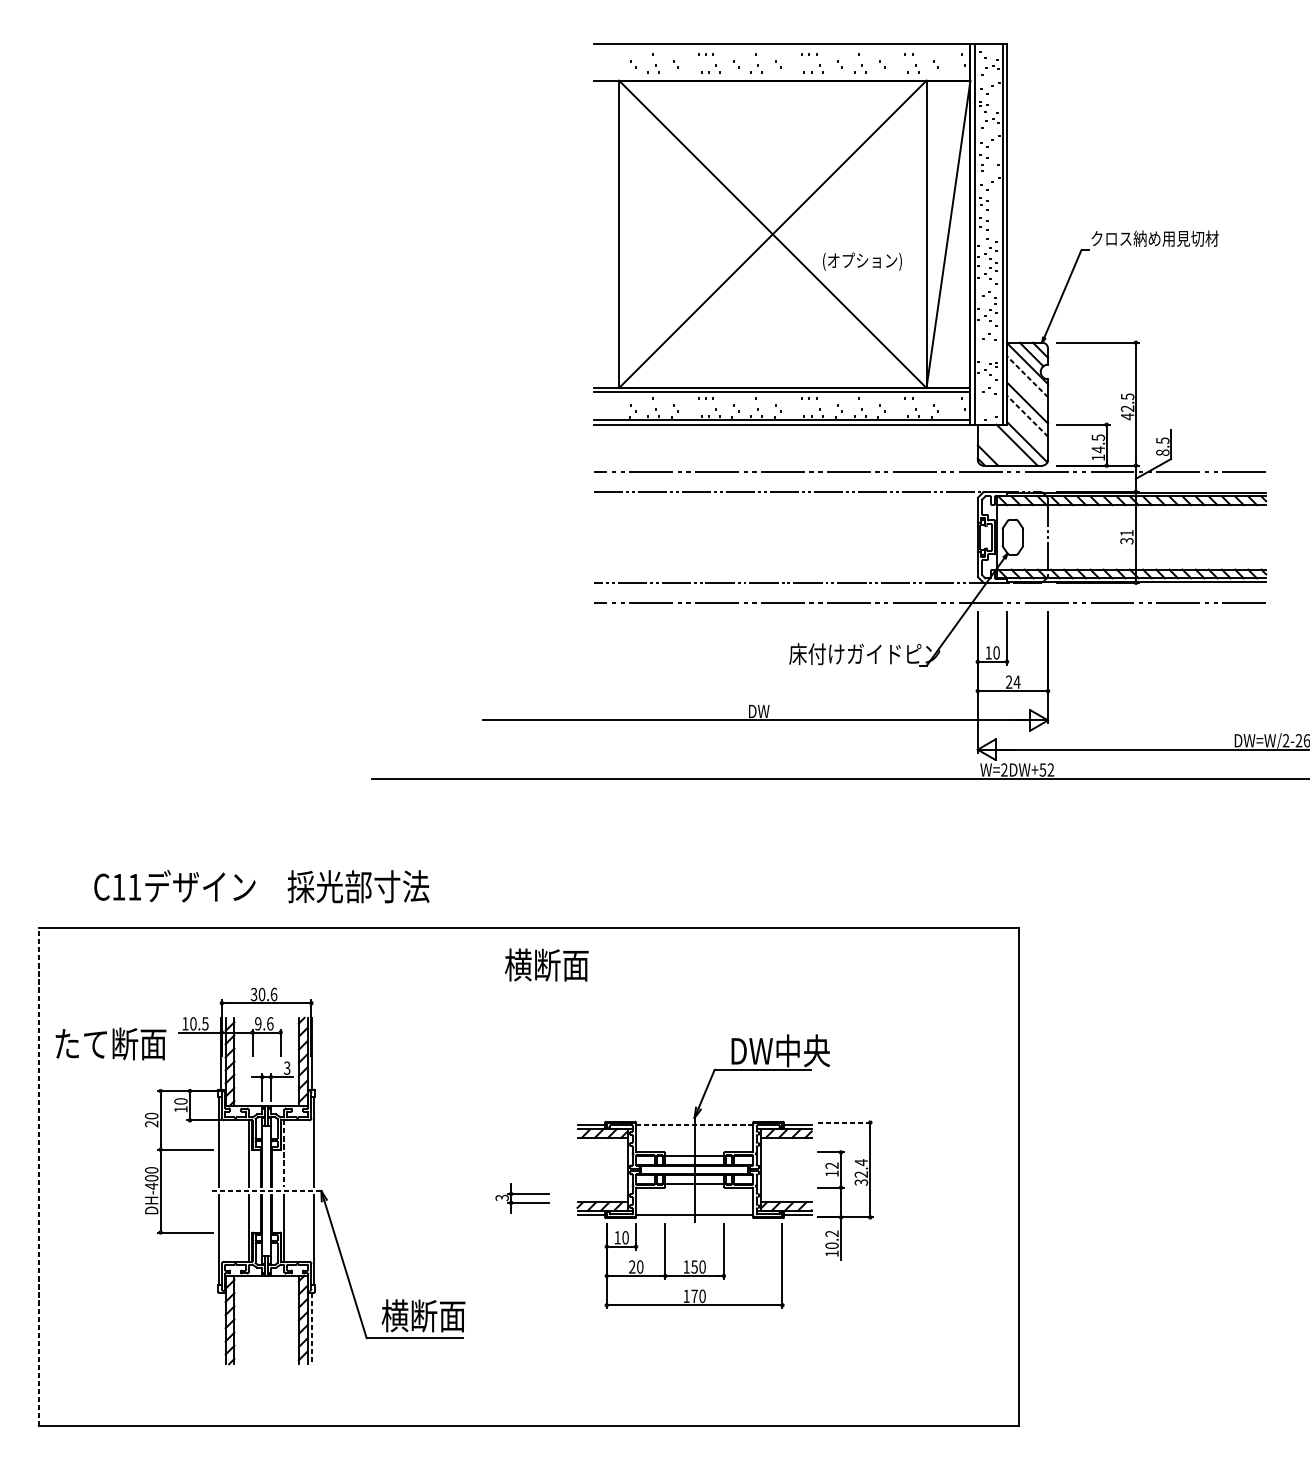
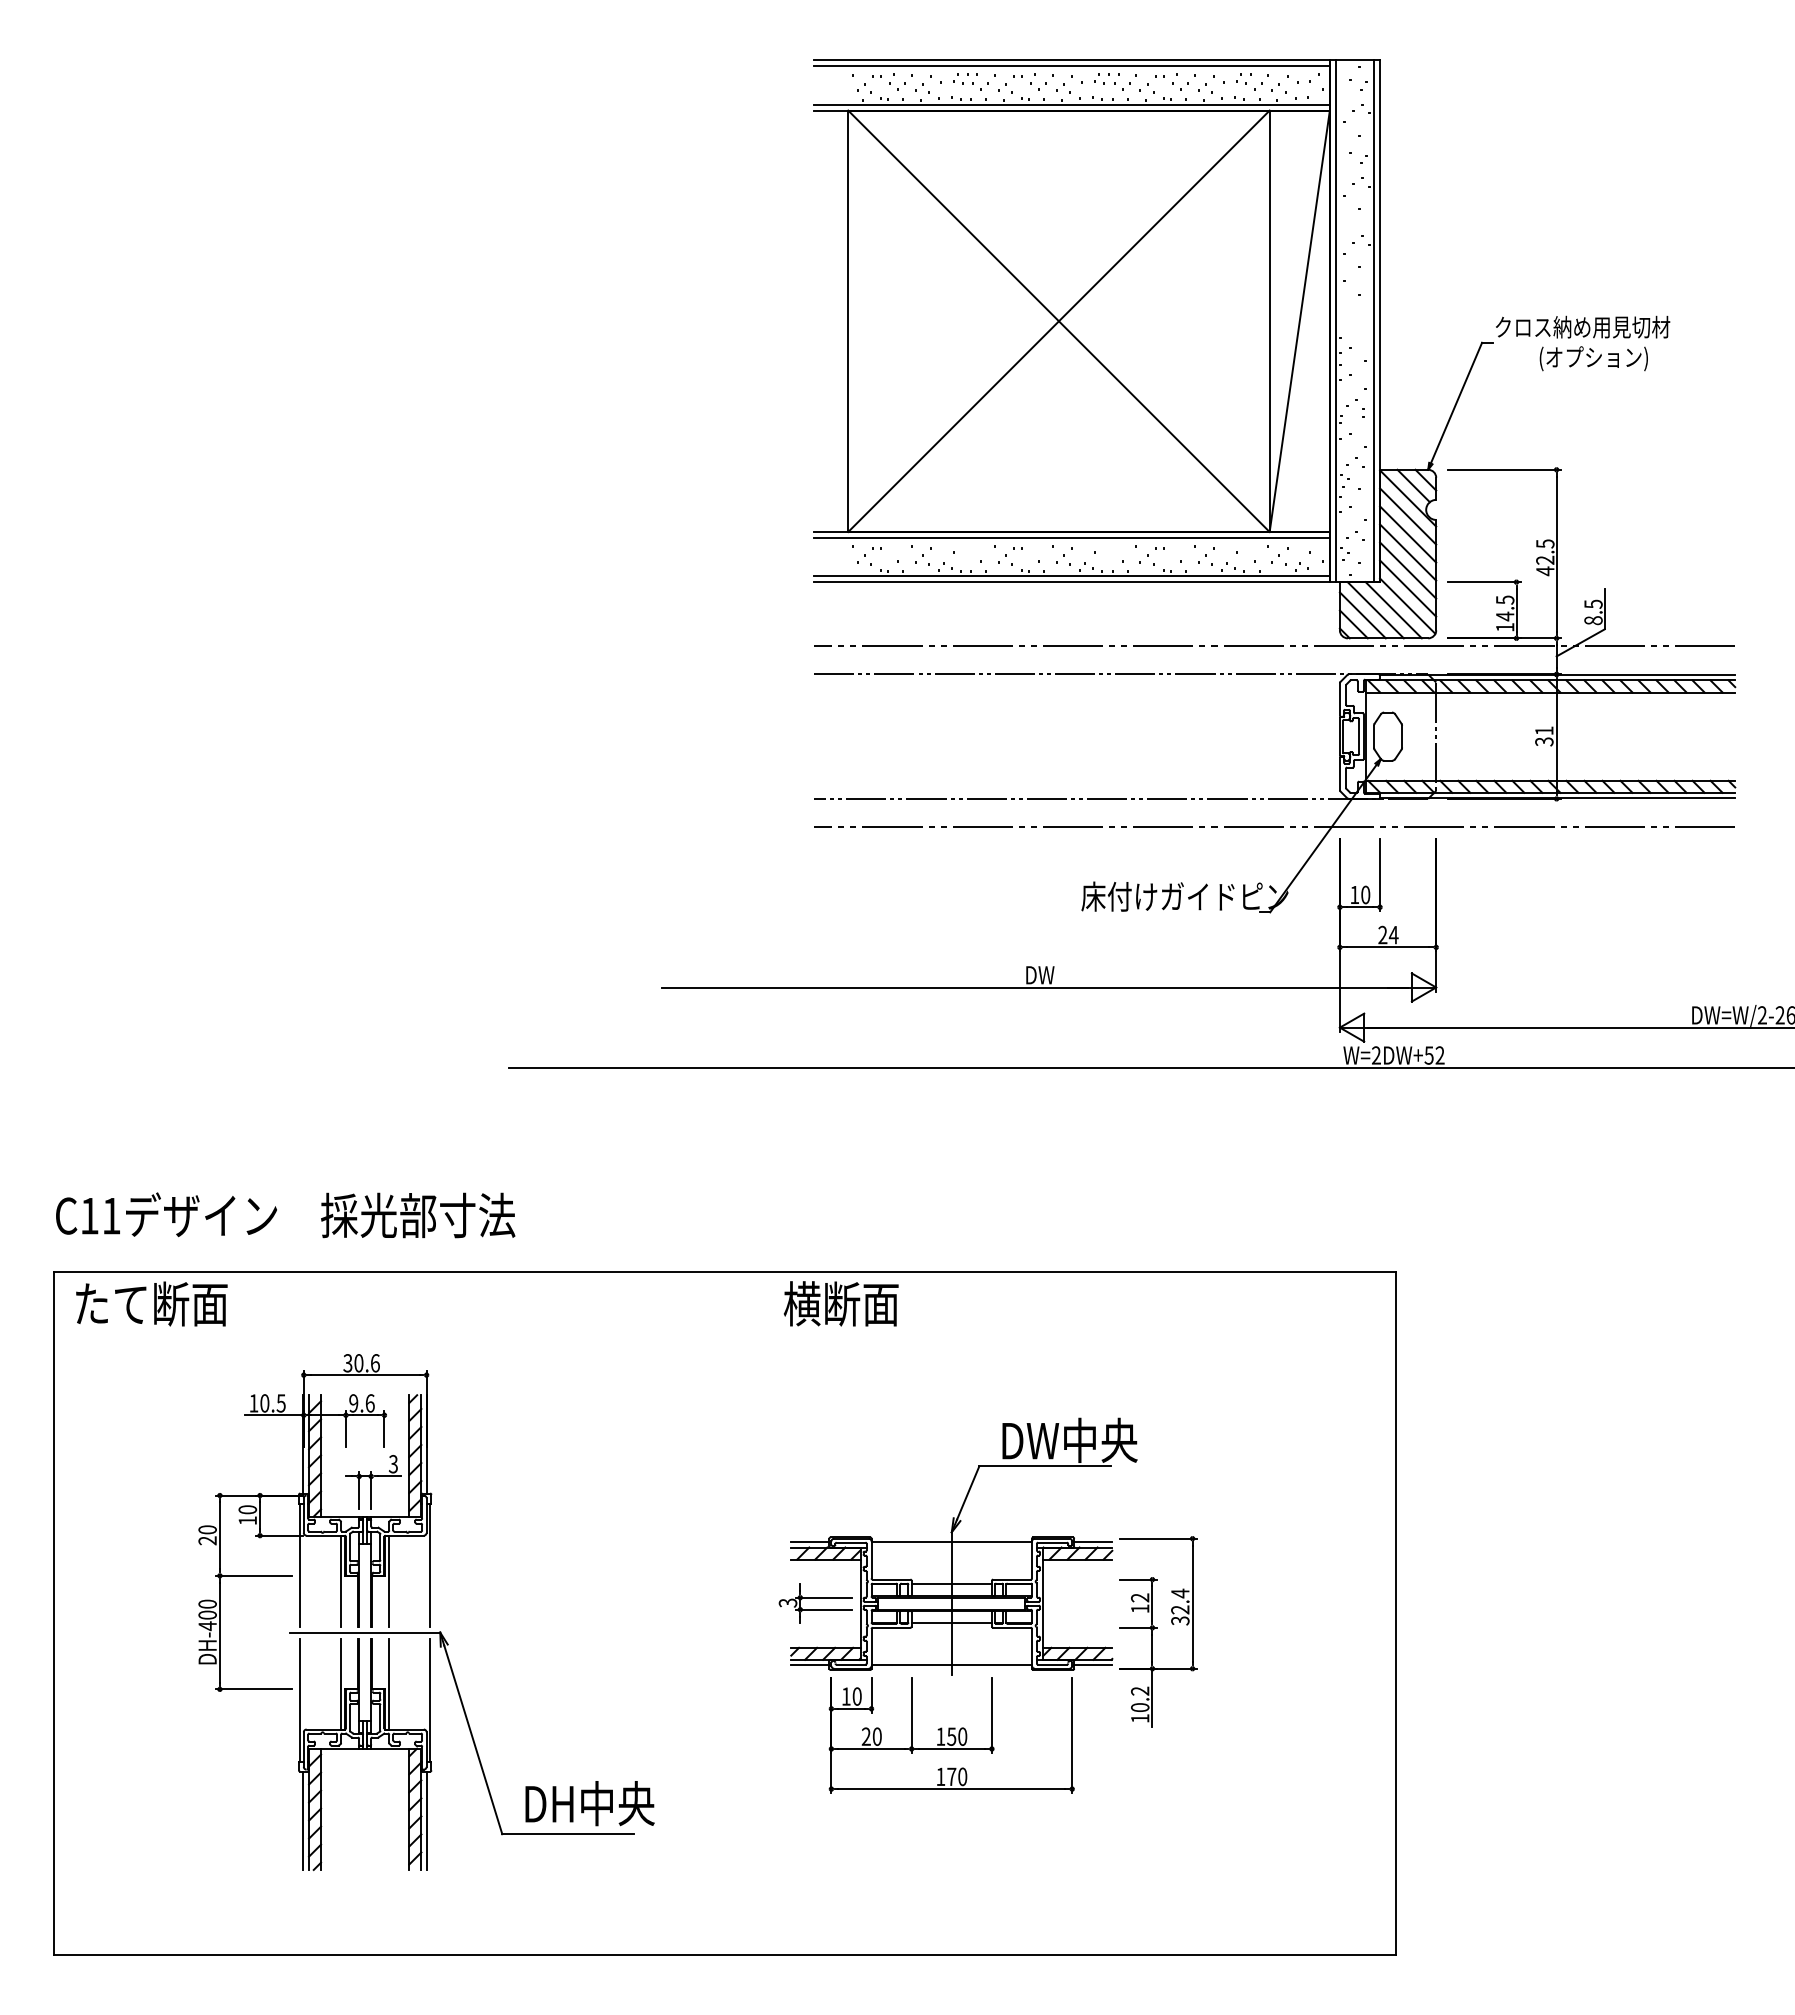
line: (781, 48) -> (1071, 66), added
line: (781, 76) -> (1071, 104), added
text: (862, 261) -> (1593, 358), moved
line: (1027, 376) -> (1408, 516), dashed -> solid
line: (1027, 389) -> (1408, 534), added
line: (1027, 416) -> (1408, 570), dashed -> solid
line: (1027, 429) -> (1408, 588), added
line: (1003, 445) -> (1375, 610), added
line: (994, 448) -> (1362, 615), added
text: (261, 886) -> (285, 1215), moved
text: (546, 964) -> (840, 1303), moved
text: (110, 1043) -> (151, 1303), moved
line: (845, 1122) -> (1158, 1538), dashed -> solid
line: (695, 1125) -> (952, 1542), dashed -> solid
line: (284, 1153) -> (389, 1581), dashed -> solid
line: (39, 1176) -> (53, 1612), dashed -> solid
line: (266, 1191) -> (364, 1632), dashed -> solid
part: (522, 1198) -> (815, 1603), moved
text: (429, 1315) -> (588, 1803), 横断面 -> DH中央
line: (221, 1328) -> (303, 1820), added
line: (312, 1328) -> (427, 1821), dashed -> solid

